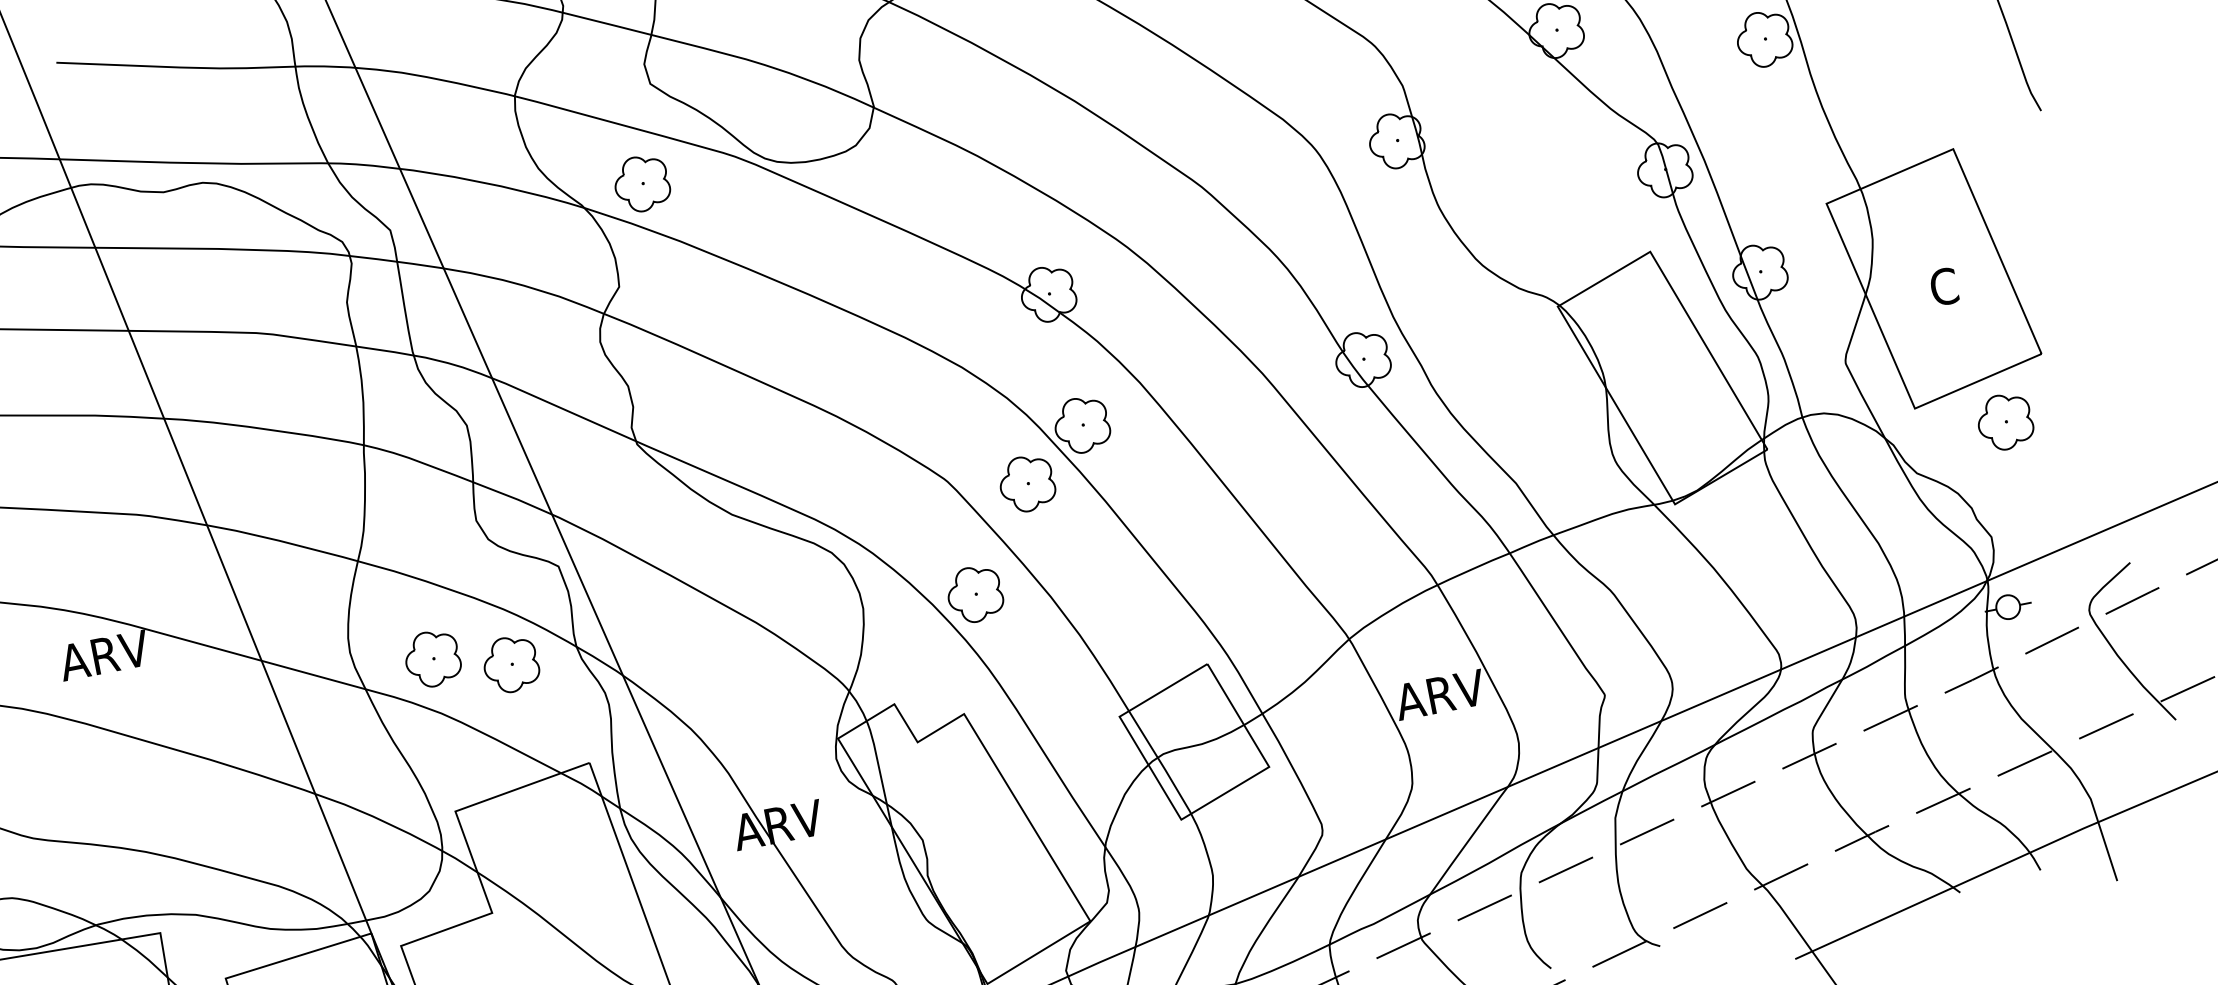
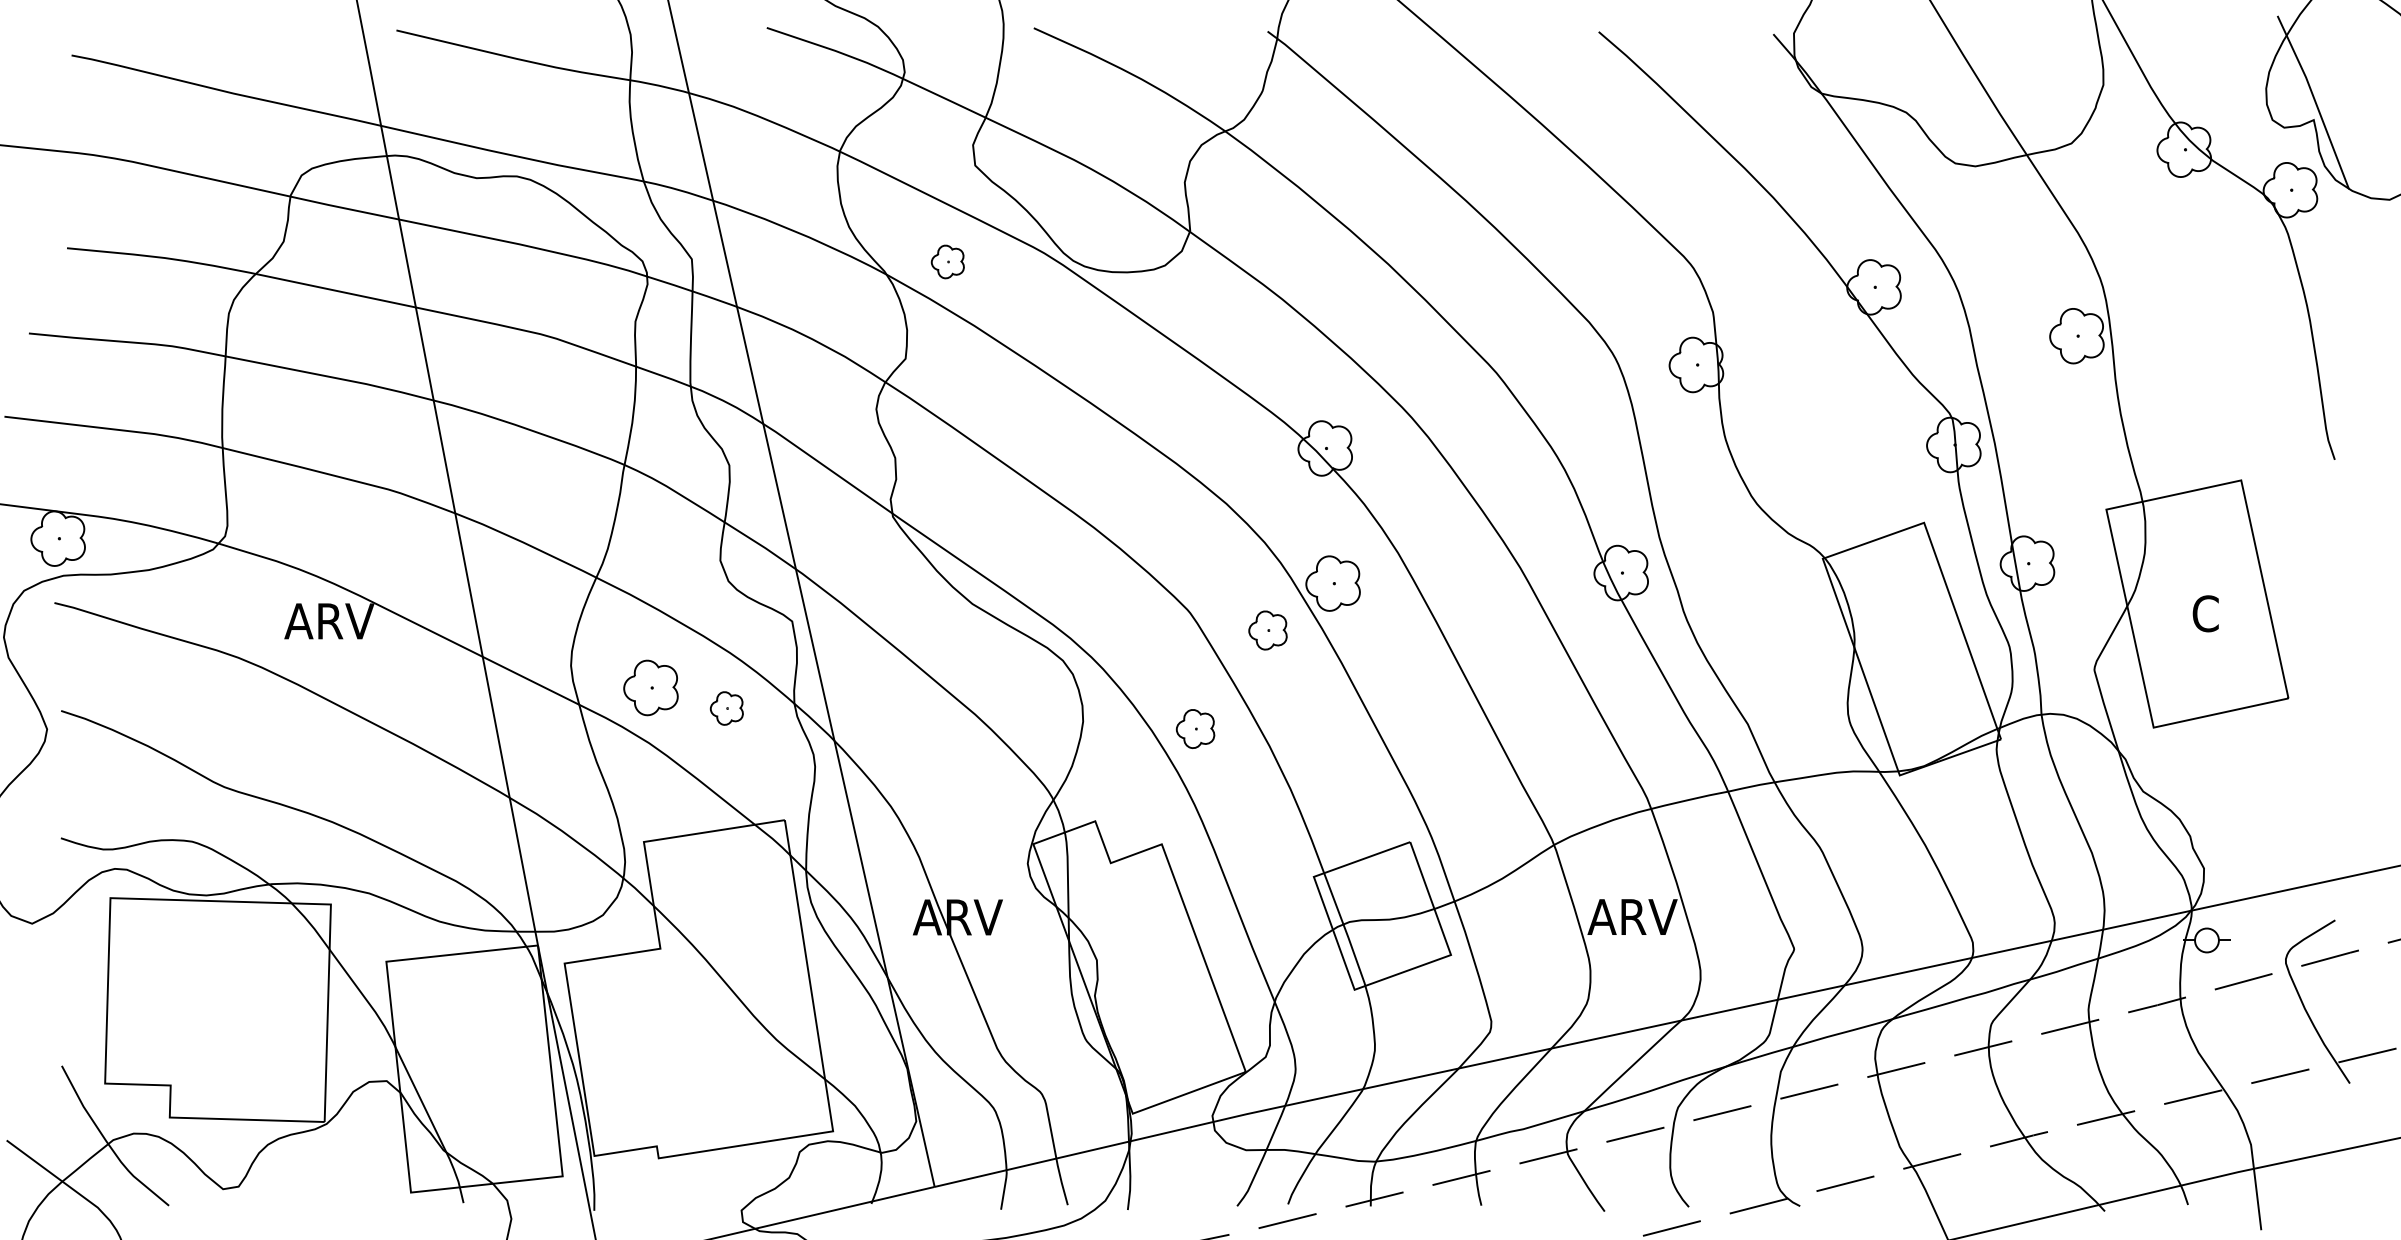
part: (641, 183) -> (947, 261), size x0.6
part: (2005, 422) -> (2239, 758), removed
part: (1026, 483) -> (1267, 630), size x0.7
part: (974, 593) -> (1195, 728), size x0.7
part: (510, 664) -> (726, 708), size x0.6

